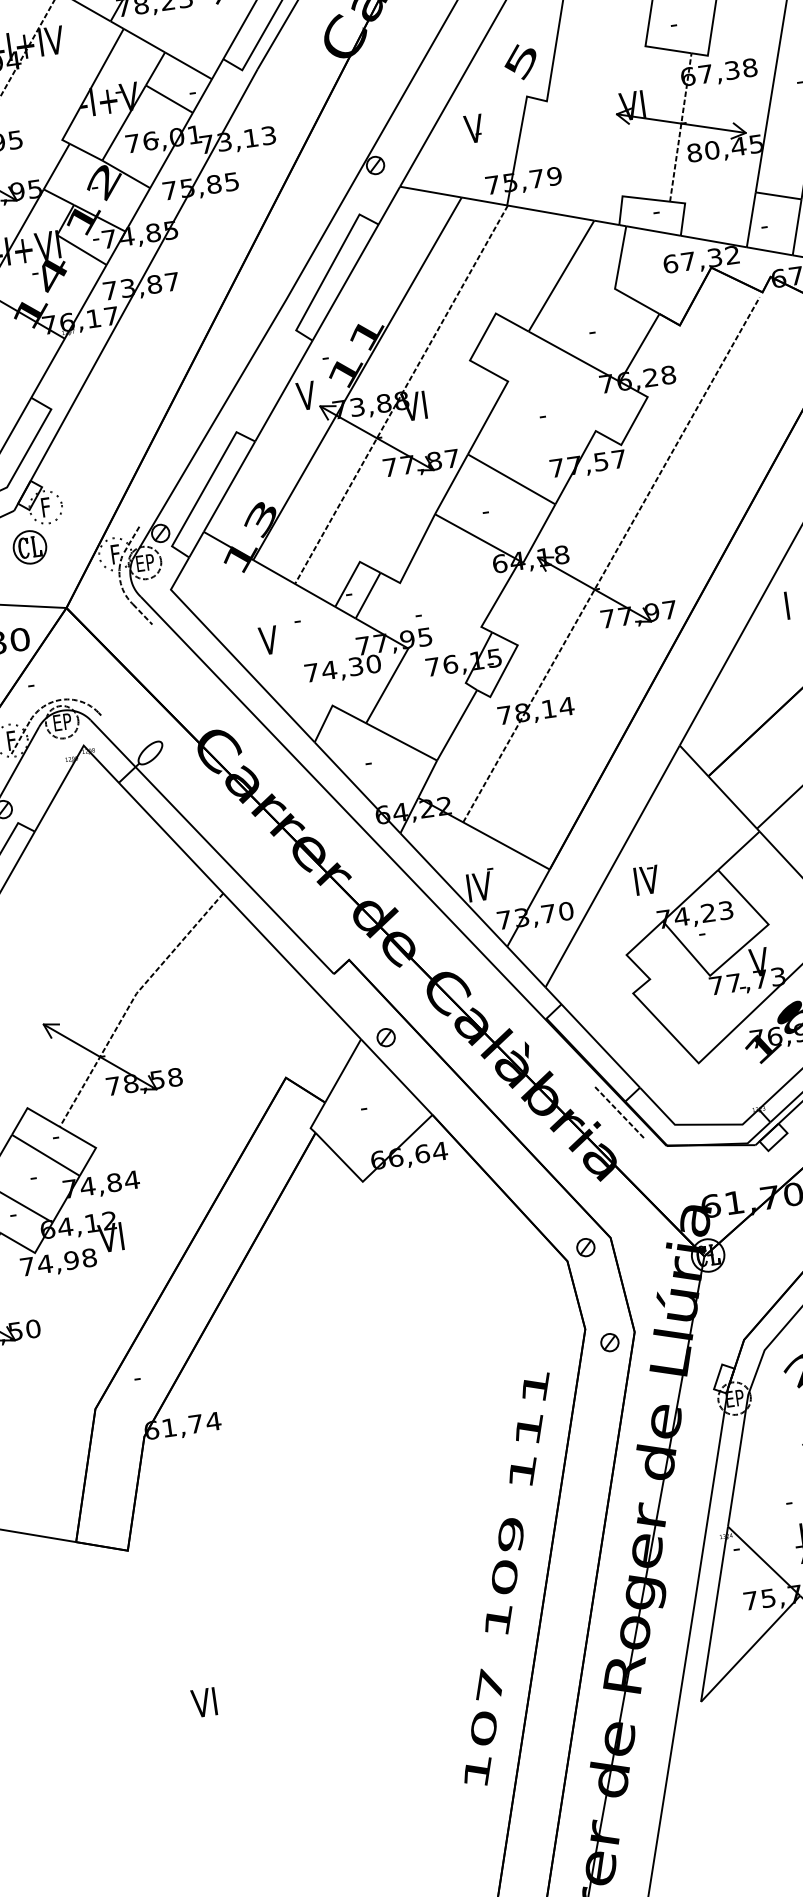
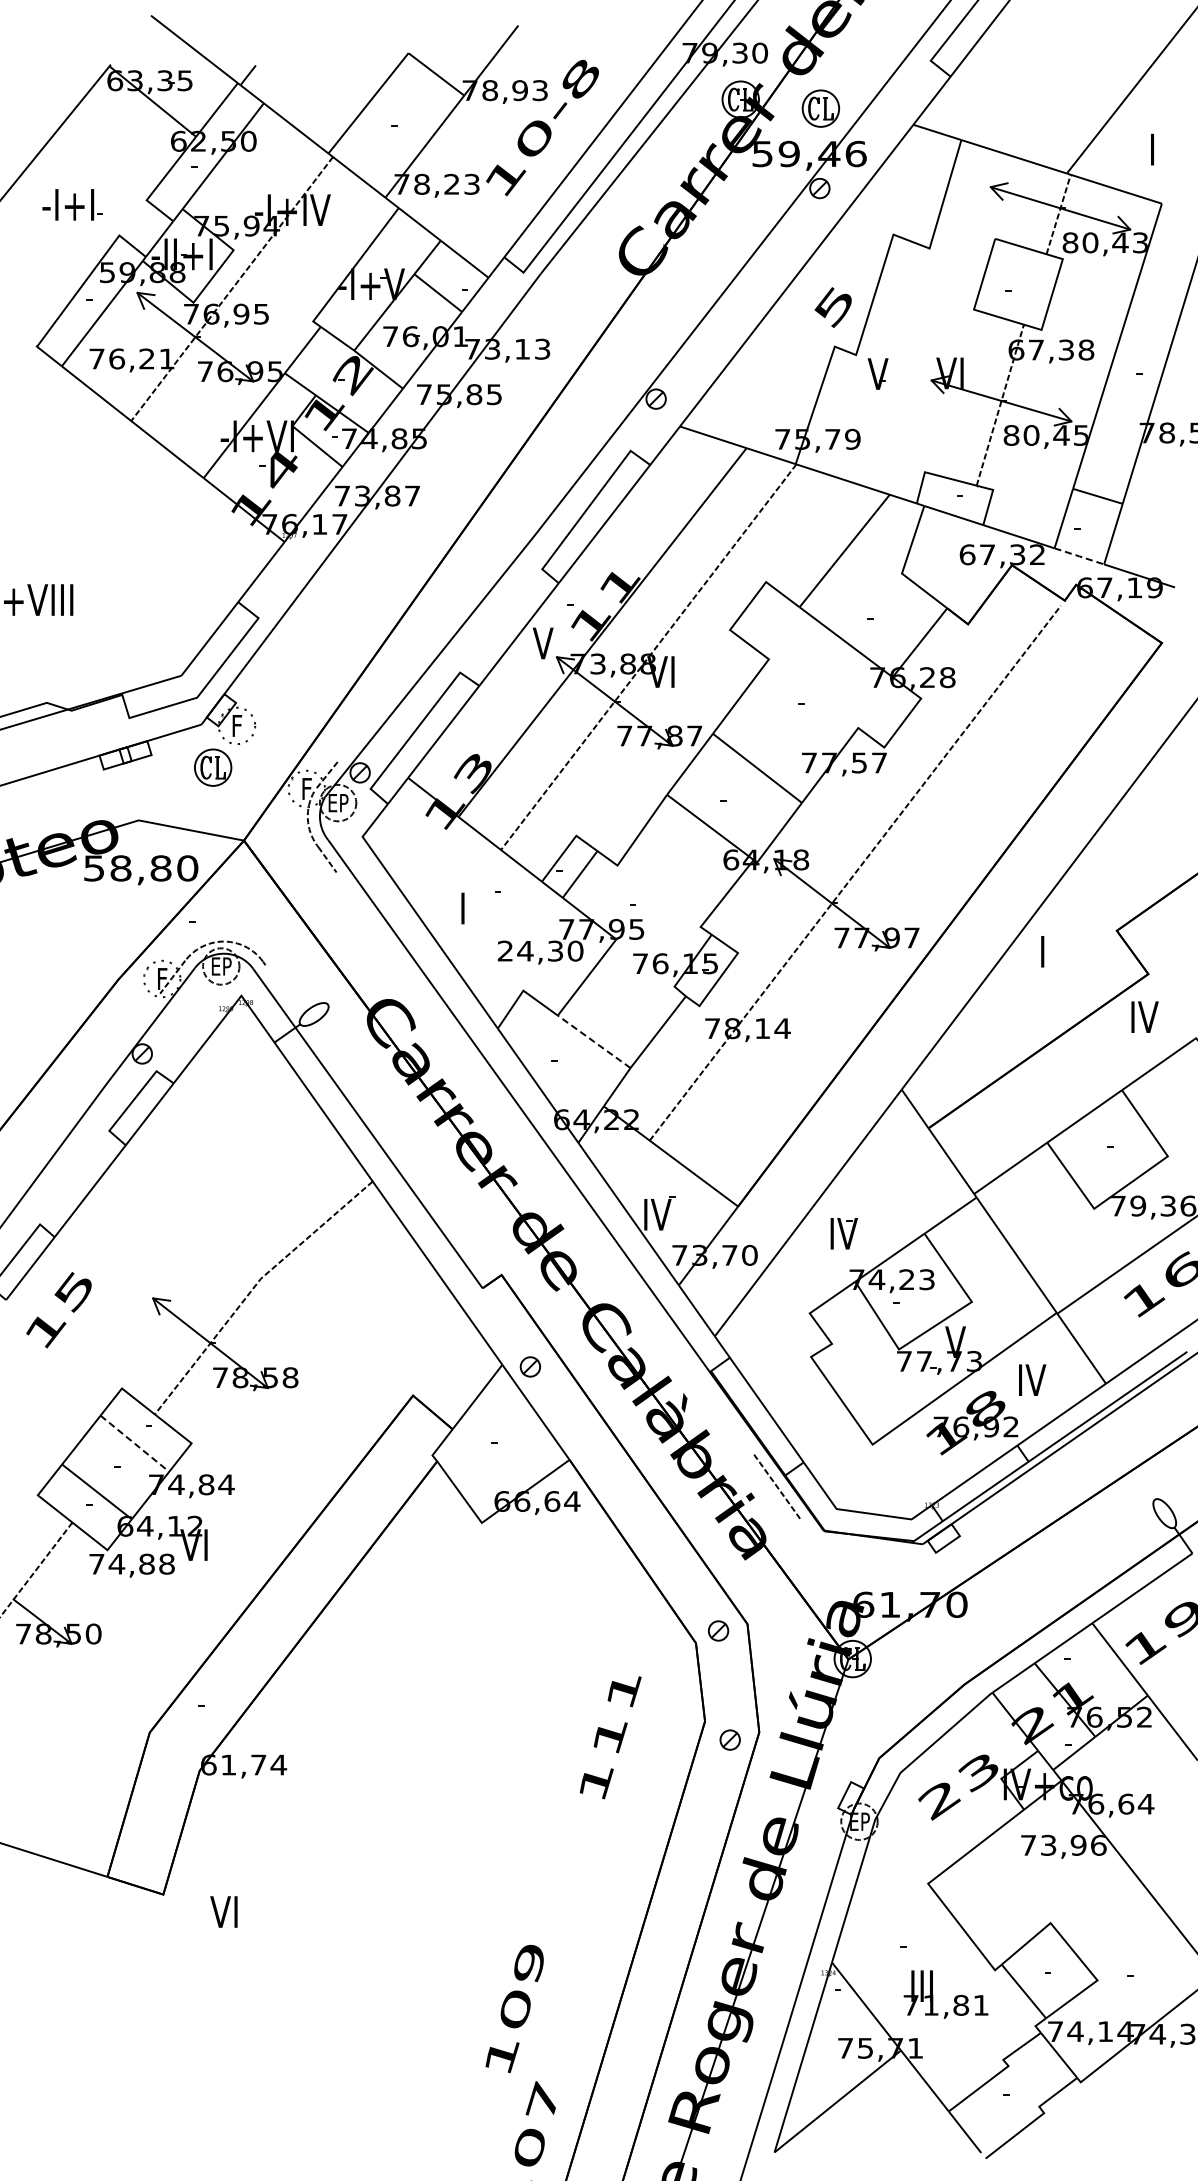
part: (473, 128) -> (877, 373), moved
line: (769, 251) -> (1079, 556), solid -> dashed
text: (268, 639) -> (462, 907), V -> I
text: (310, 672) -> (504, 950), 74,30 -> 24,30
line: (401, 741) -> (594, 1041), solid -> dashed
line: (45, 1155) -> (134, 1443), solid -> dashed
text: (71, 1259) -> (146, 1563), 74,98 -> 74,88
text: (529, 1430) -> (610, 1737), moved
text: (503, 1576) -> (514, 2008), moved
text: (203, 1702) -> (223, 1911), moved

